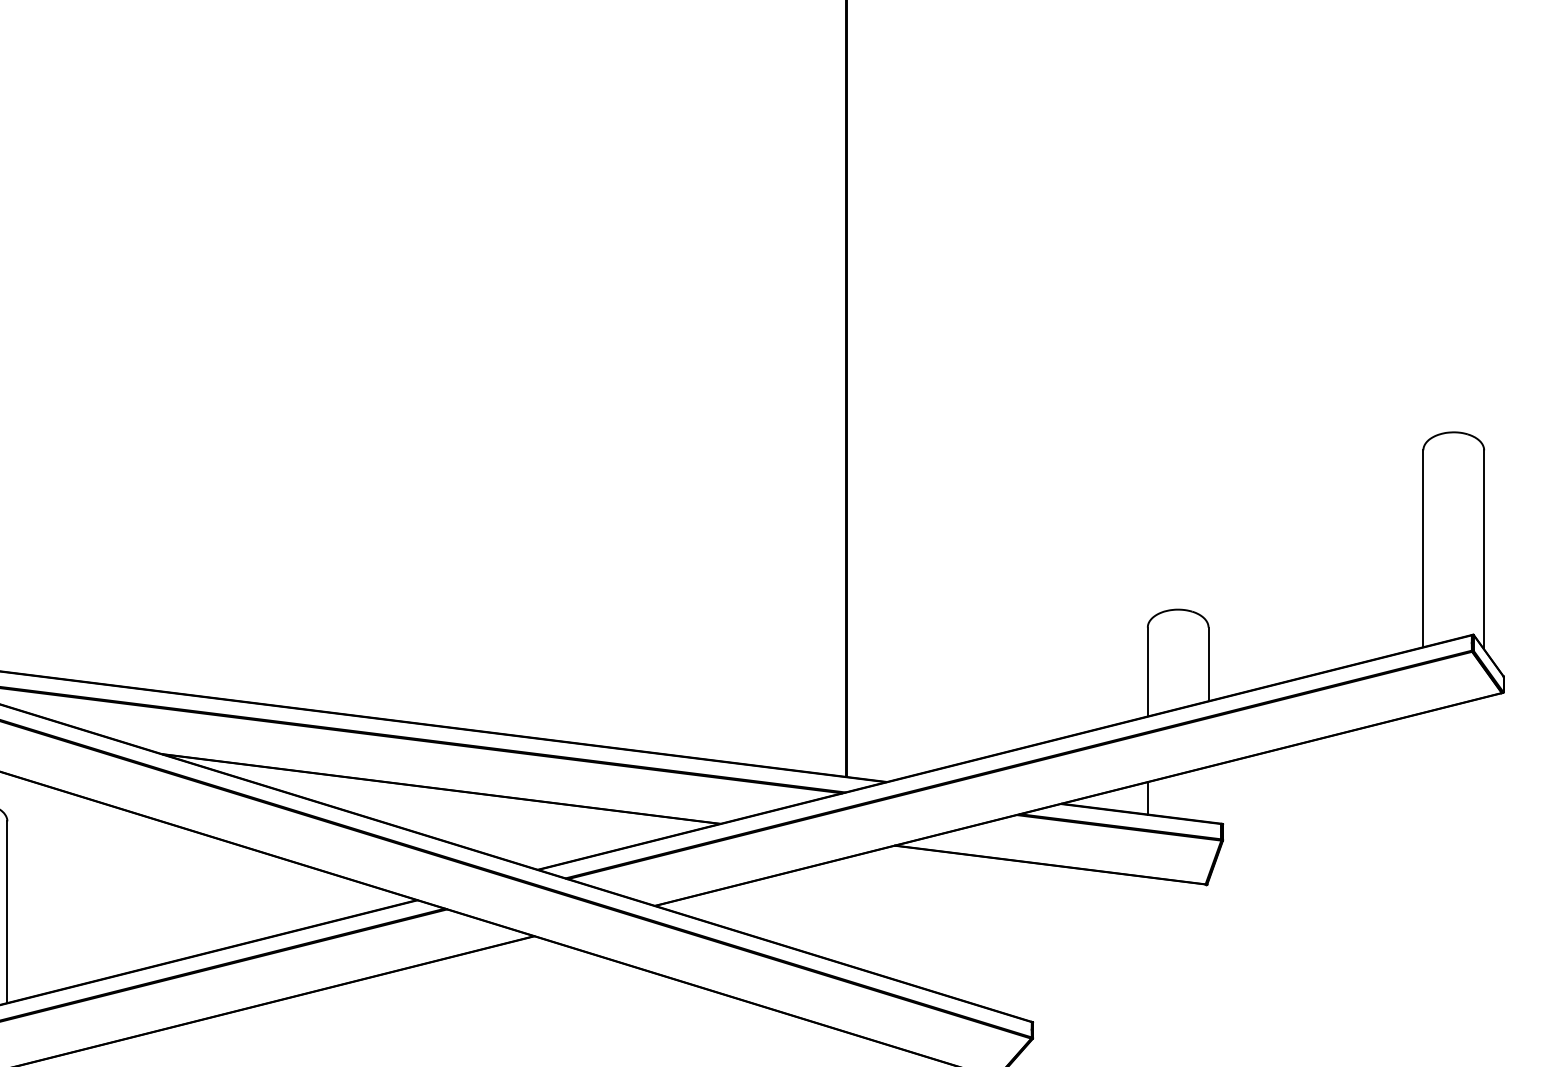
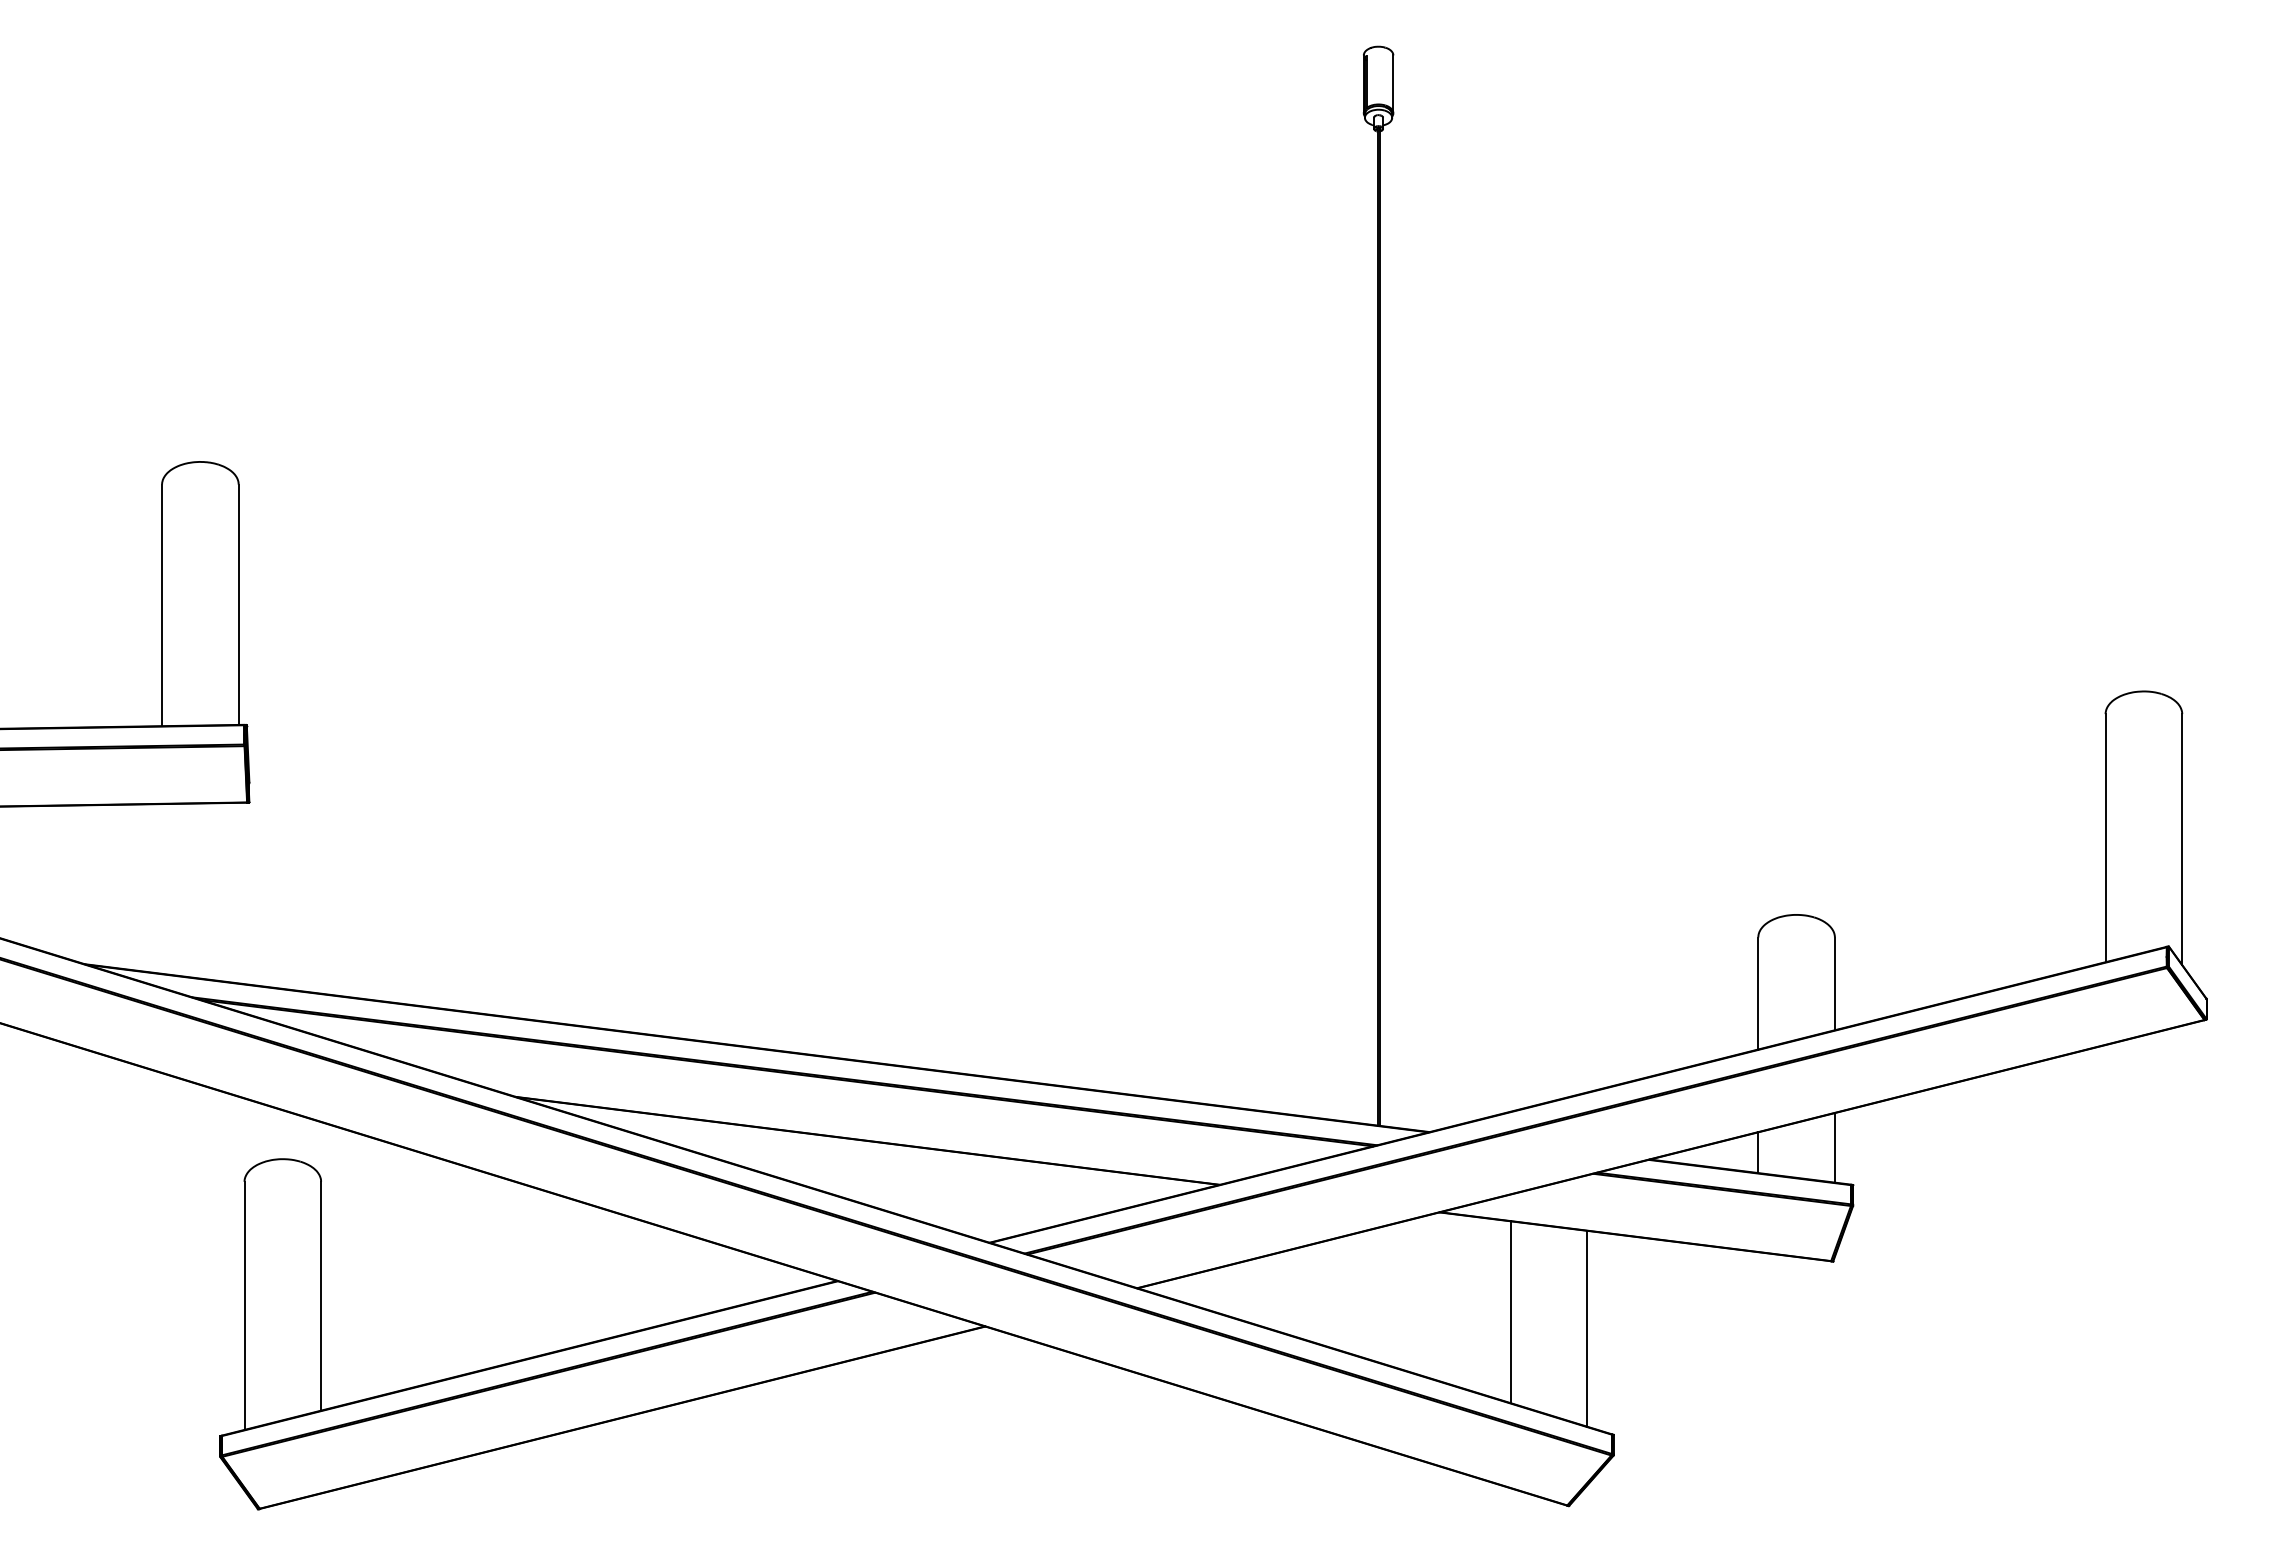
line: (1208, 794) -> (1834, 1147), added
line: (951, 925) -> (1510, 1312), added
line: (1012, 937) -> (1587, 1328), added

